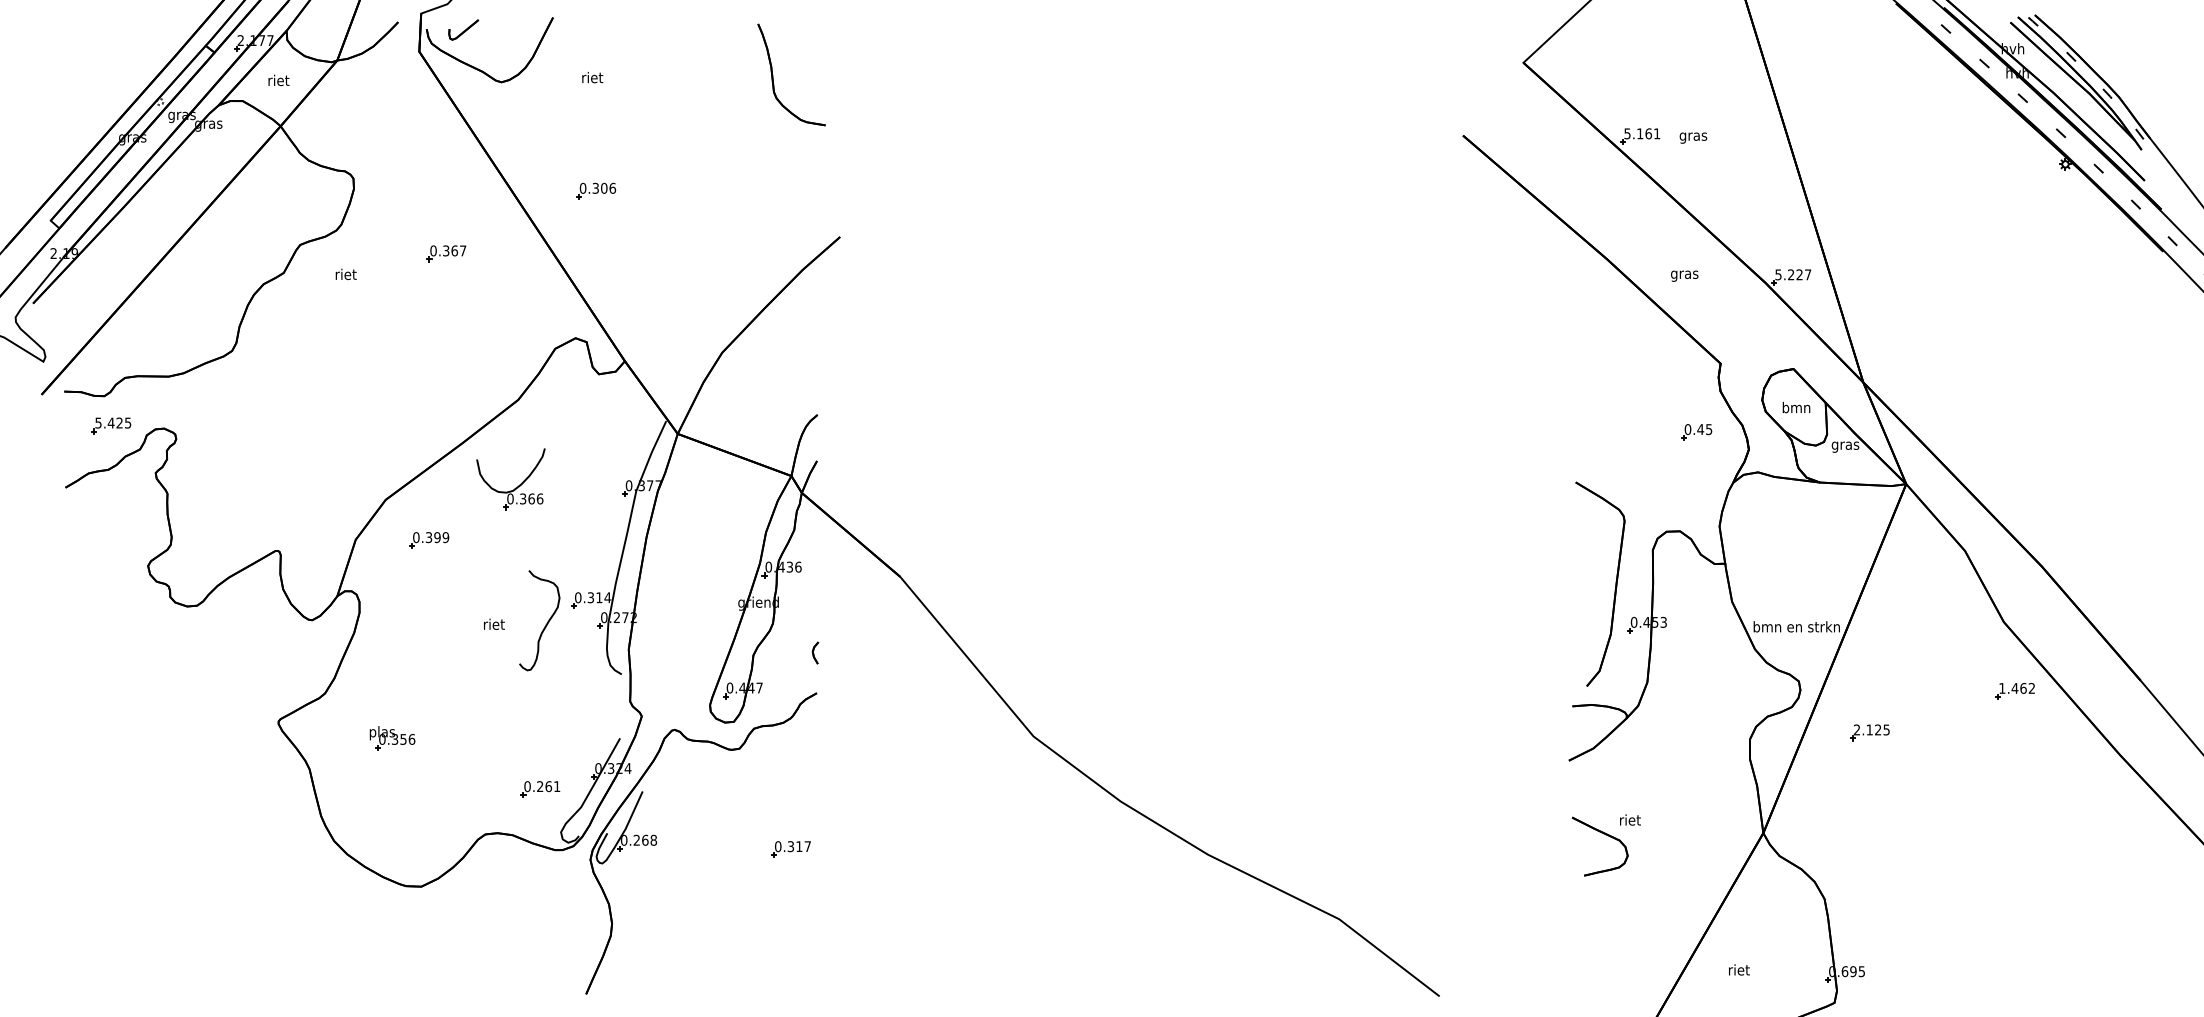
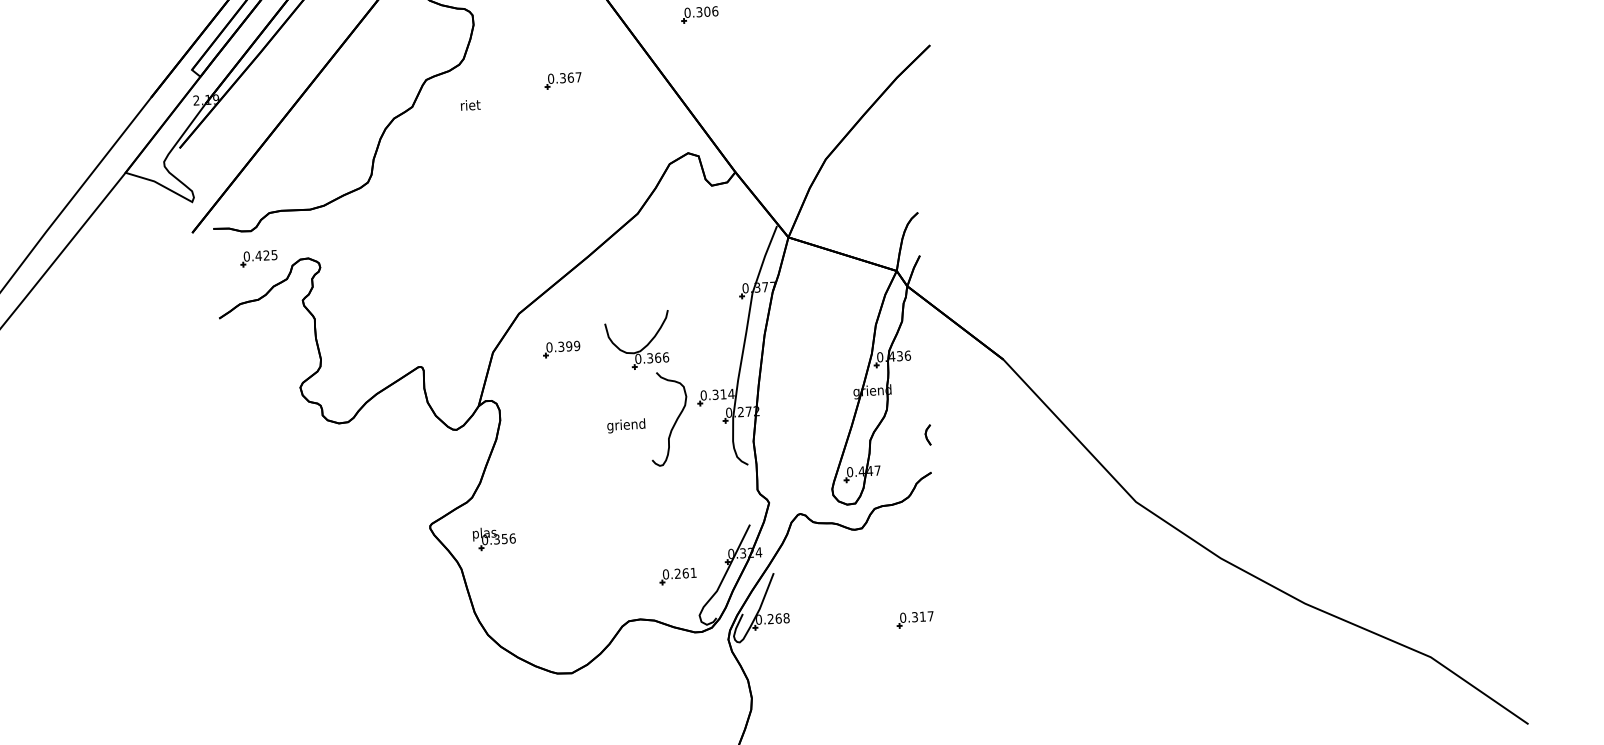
text: (98, 422) -> (246, 256), 5.425 -> 0.425
part: (515, 487) -> (642, 347), moved
text: (493, 625) -> (626, 425), riet -> griend
part: (392, 738) -> (494, 538), moved

